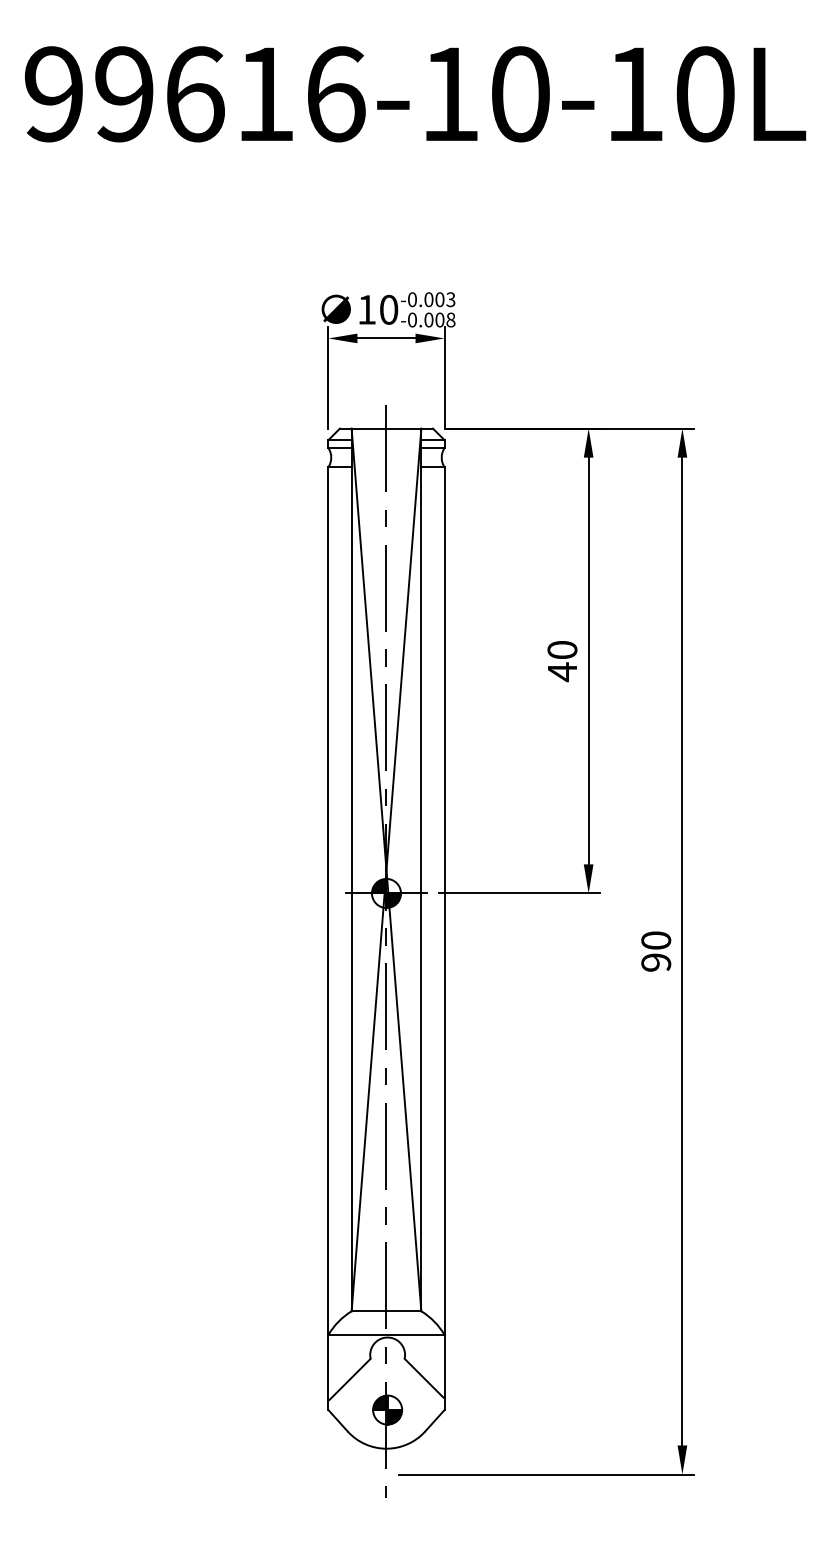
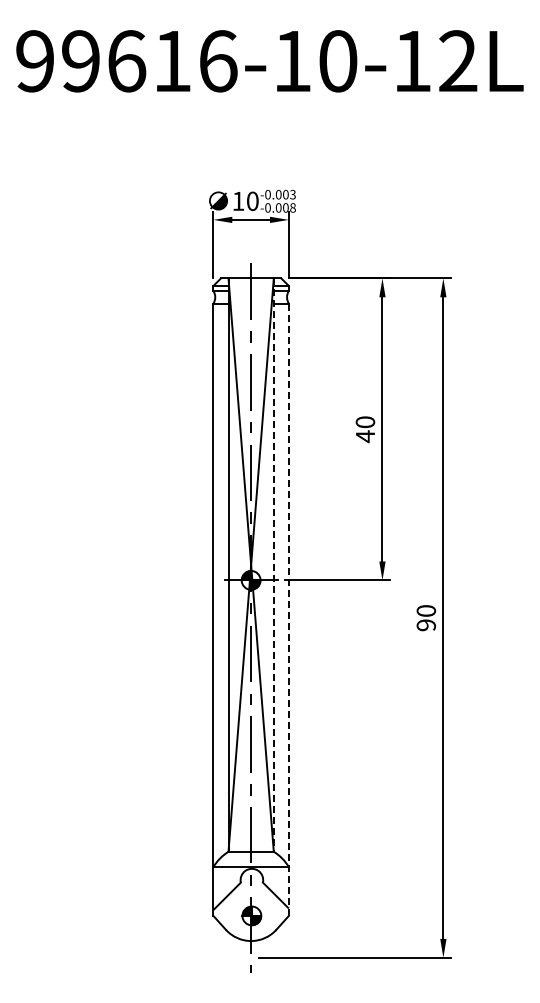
text: (705, 94) -> (458, 61), 99616-10-10L -> 99616-10-12L
line: (420, 870) -> (273, 565), solid -> dashed
line: (443, 939) -> (288, 610), solid -> dashed

